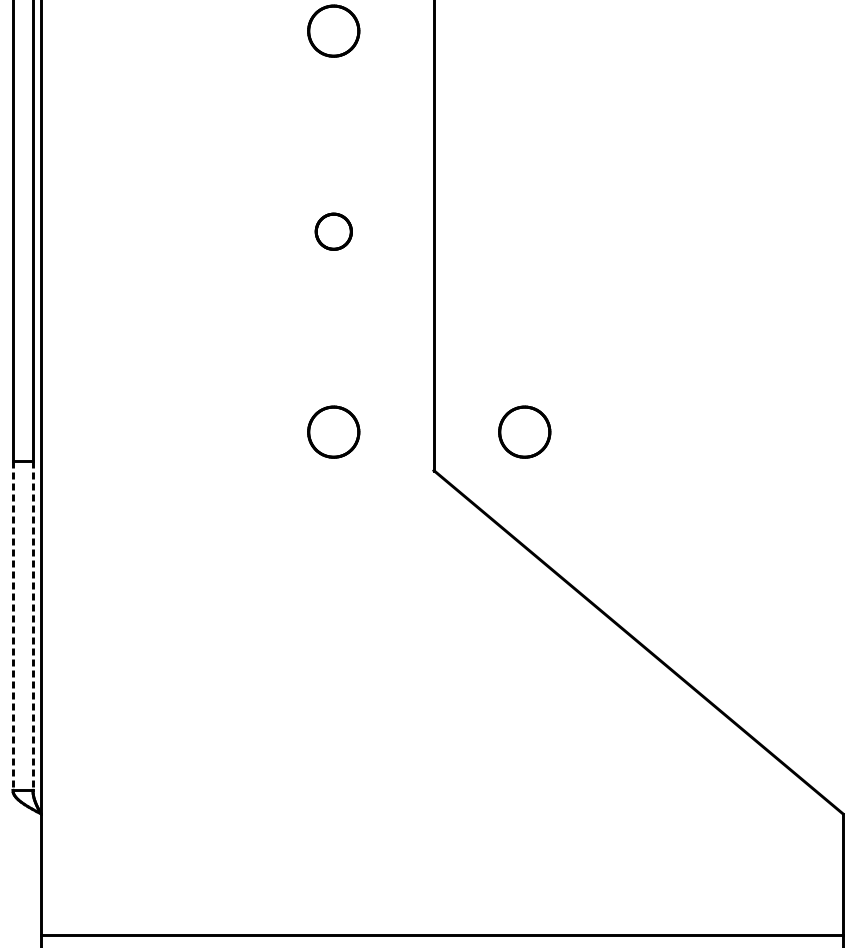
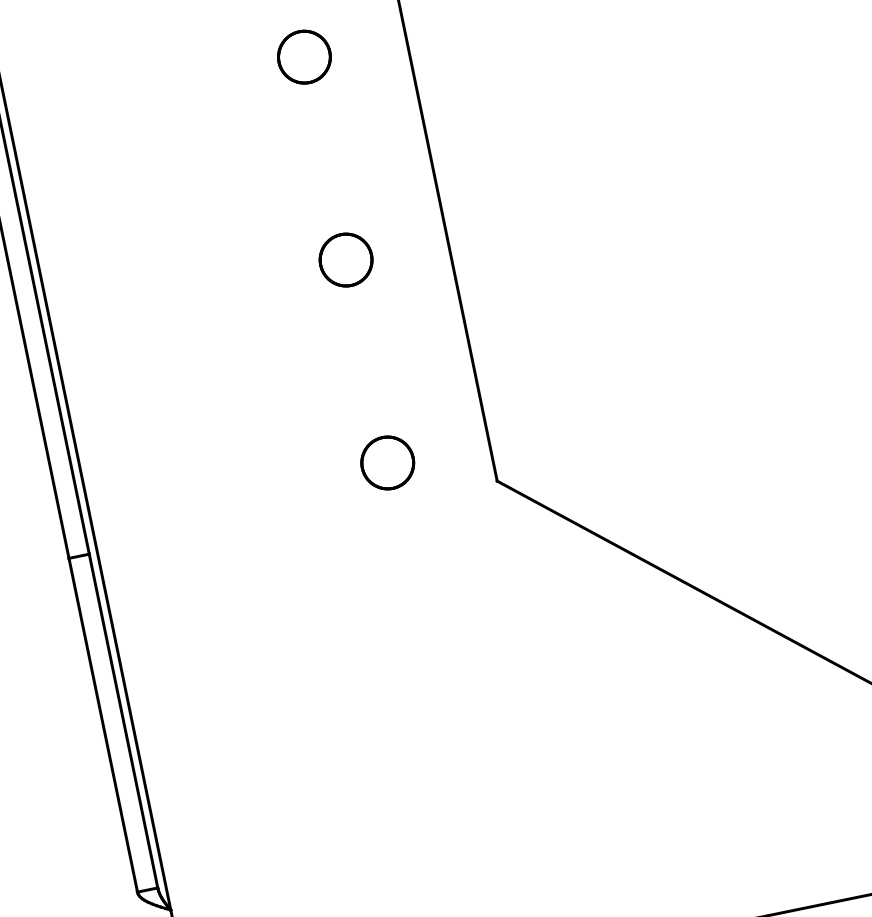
part: (333, 231) -> (345, 259), size x1.43
part: (524, 431) -> (580, 422), removed
line: (12, 625) -> (102, 725), dashed -> solid
line: (33, 625) -> (124, 721), dashed -> solid

